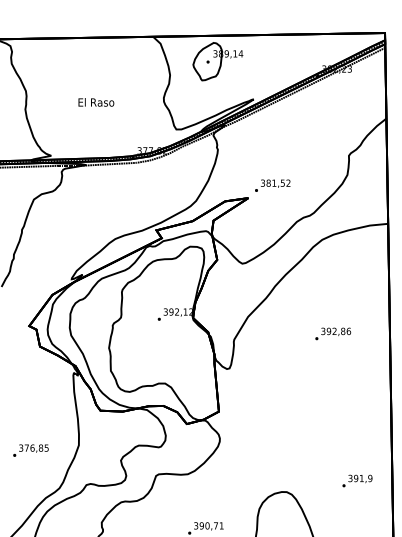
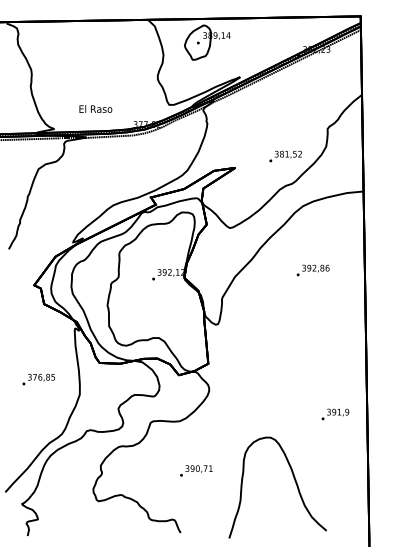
text: (95, 101) -> (95, 108), moved
text: (272, 185) -> (285, 156), moved
text: (332, 333) -> (312, 270), moved
text: (30, 450) -> (38, 379), moved
text: (357, 481) -> (335, 414), moved

